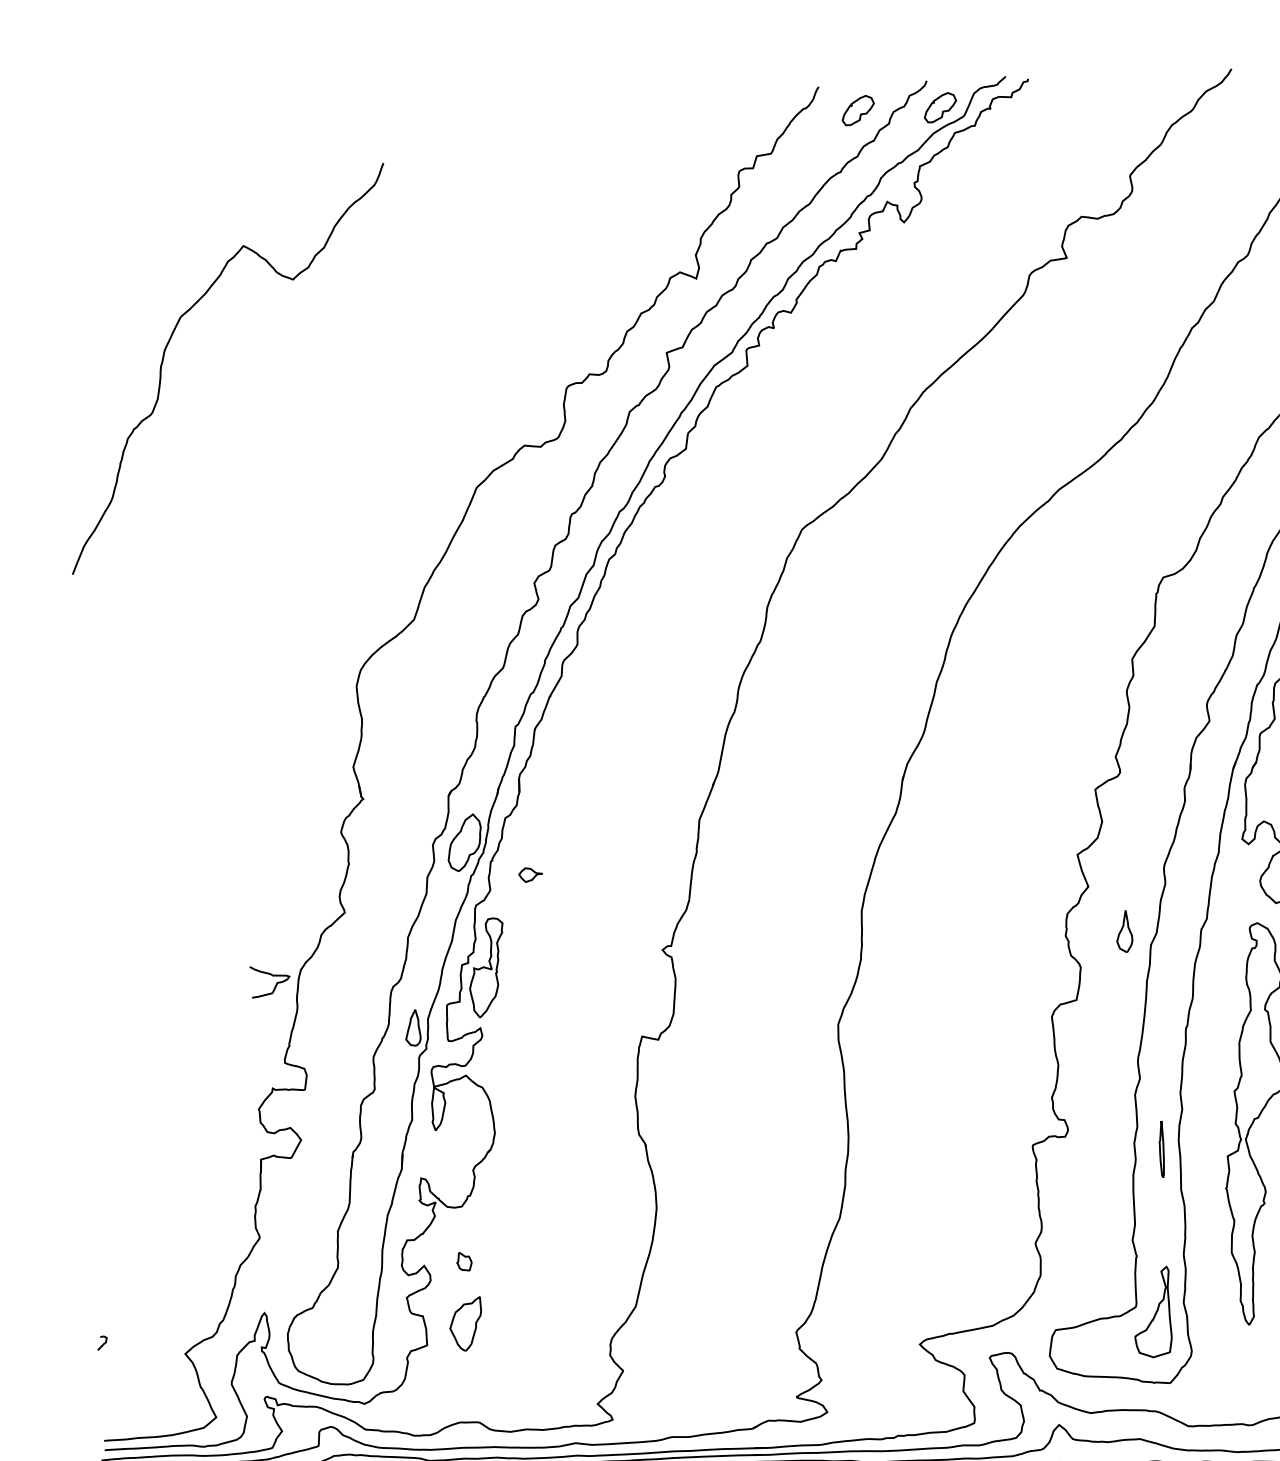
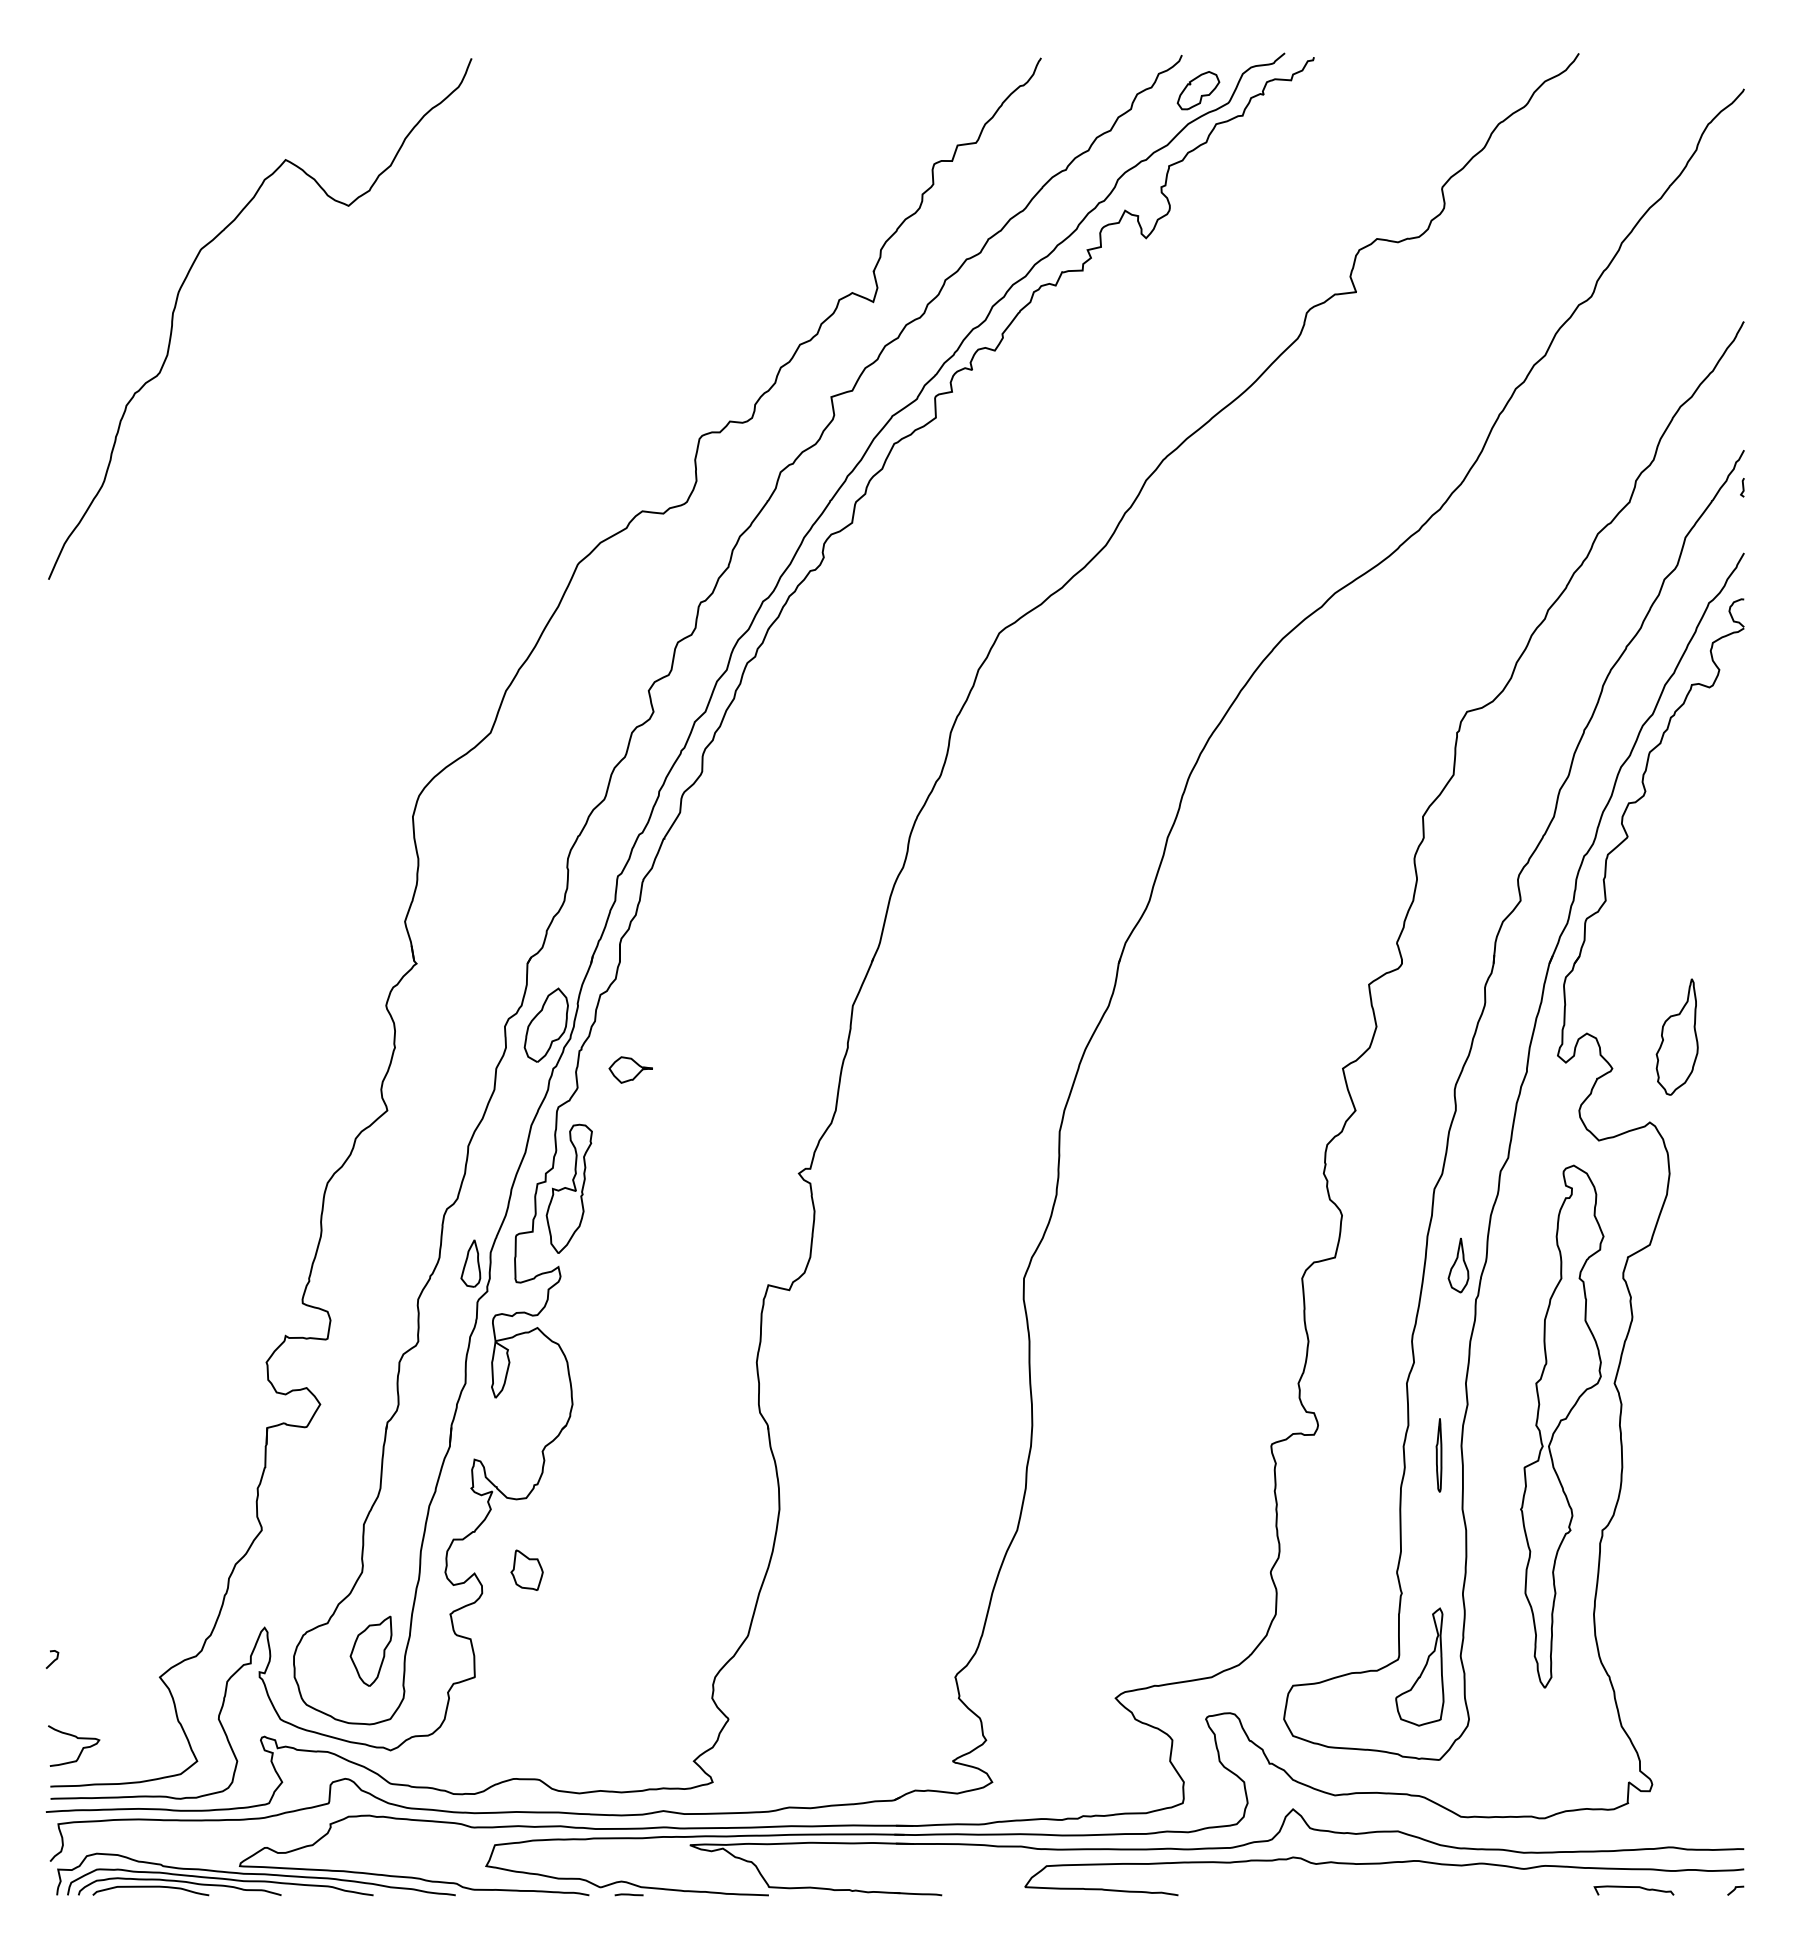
part: (858, 110) -> (1091, 90), removed
curve: (169, 342) -> (185, 281), moved
part: (530, 874) -> (630, 1069), size x1.43
part: (1124, 931) -> (1458, 1265), moved
curve: (273, 976) -> (78, 1739), moved
part: (463, 1261) -> (526, 1569), size x1.67
part: (465, 1323) -> (370, 1650), moved

